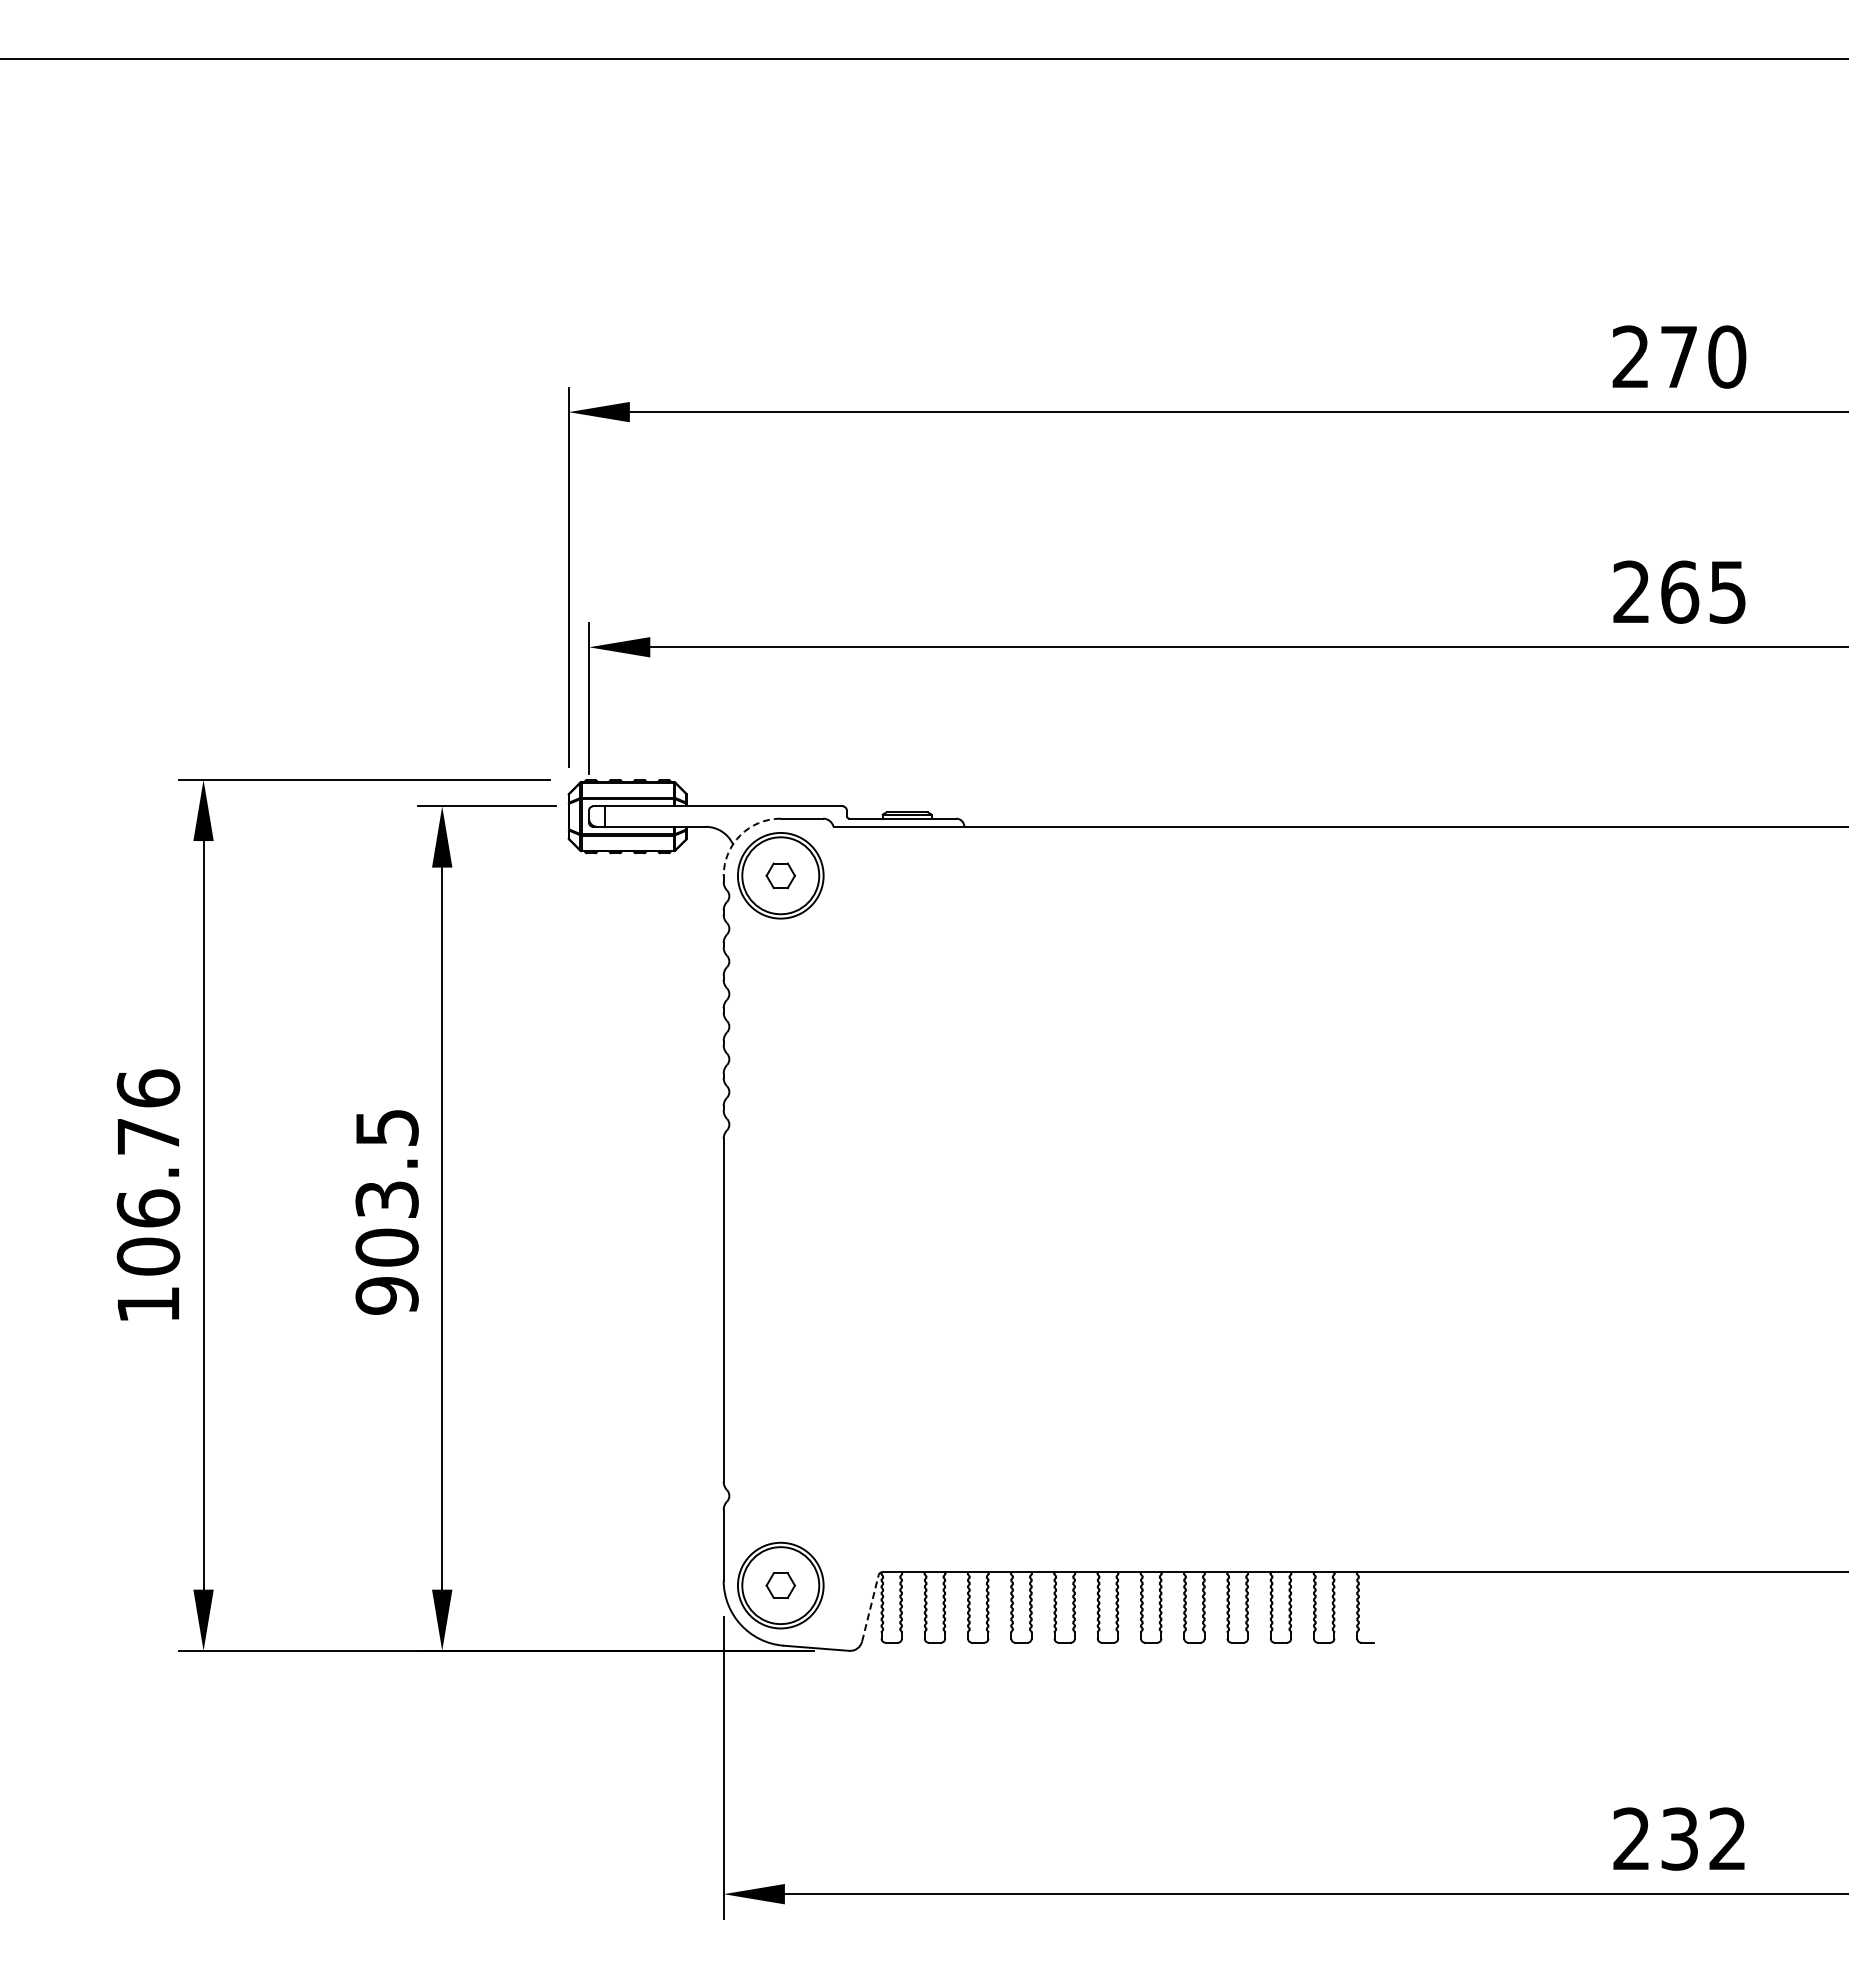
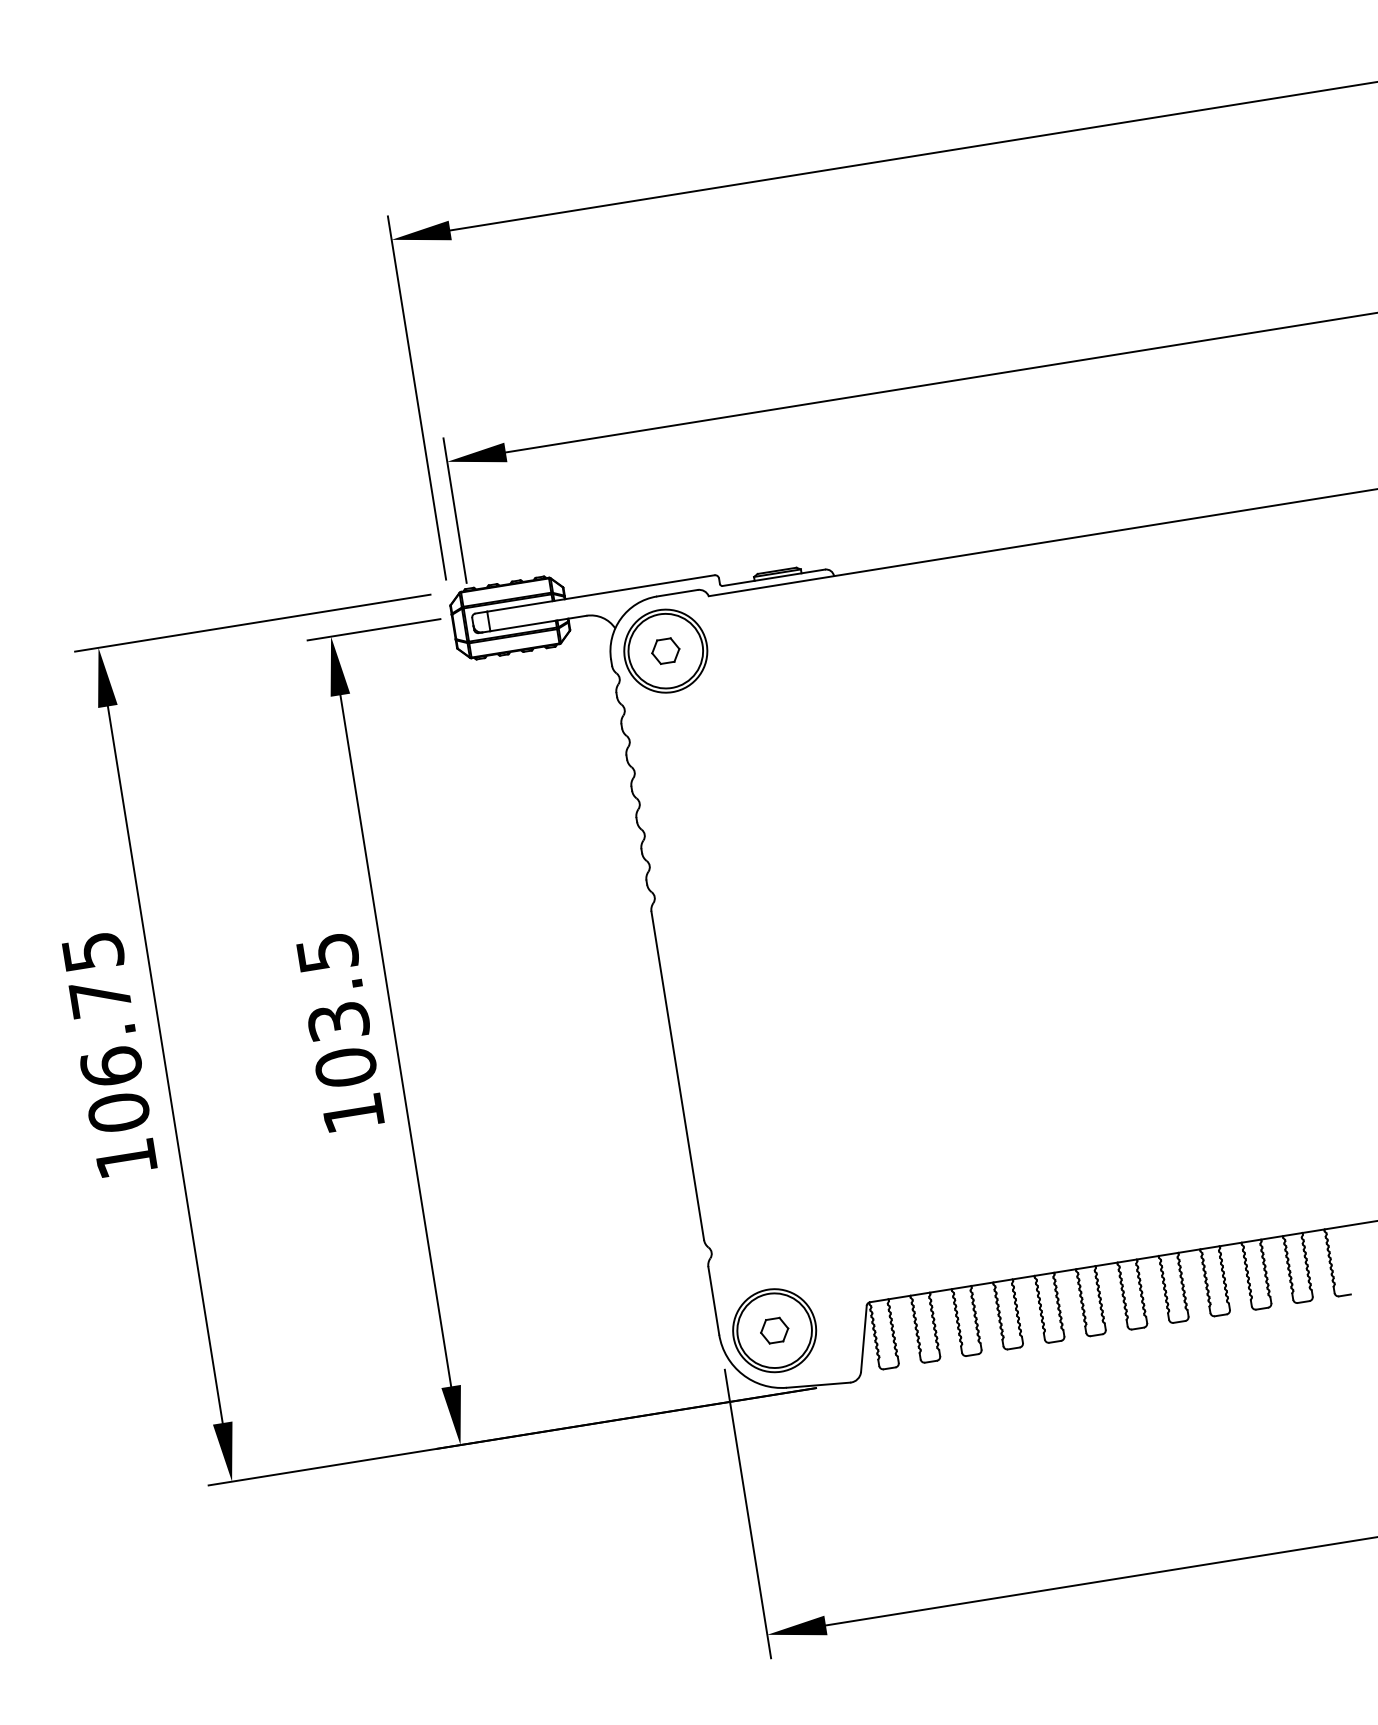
arc: (740, 835) -> (621, 618), dashed -> solid
text: (148, 1088) -> (93, 951), 106.76 -> 106.75
text: (386, 1295) -> (352, 1113), 903.5 -> 103.5
line: (870, 1607) -> (863, 1337), dashed -> solid

